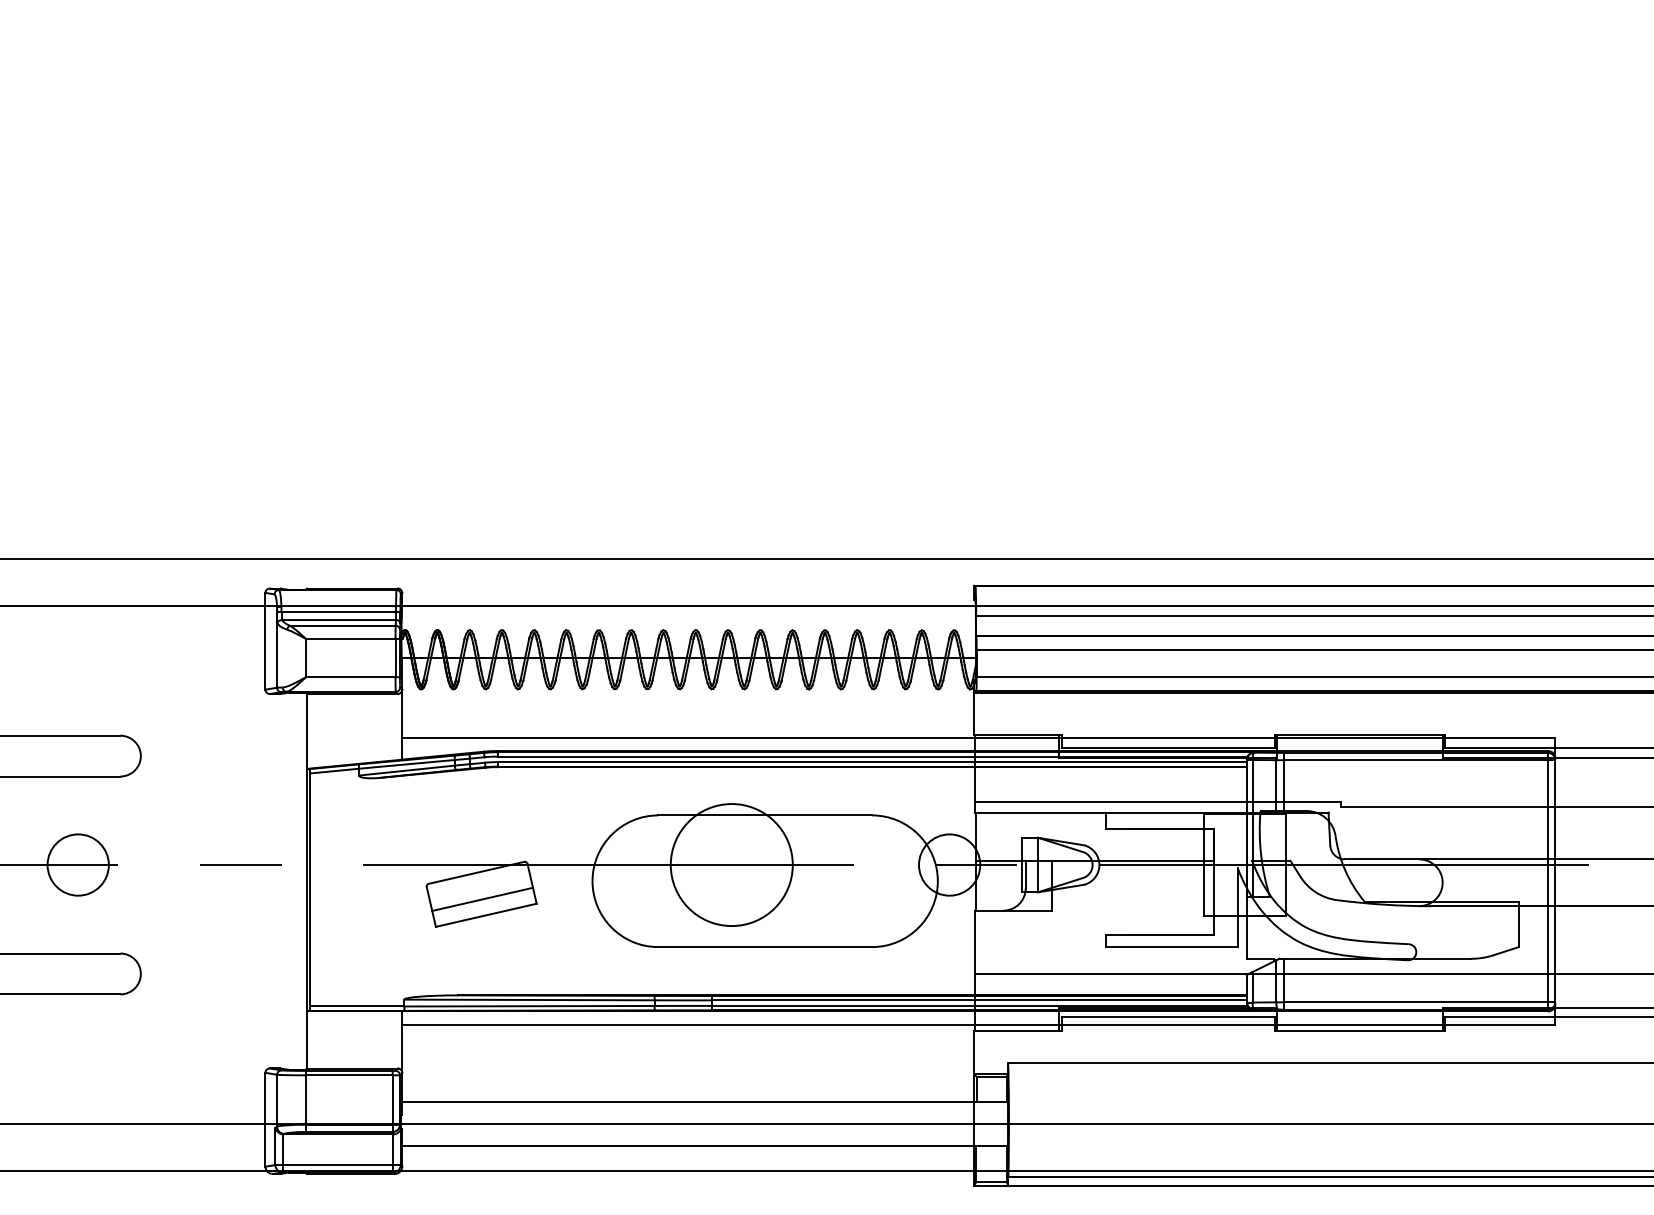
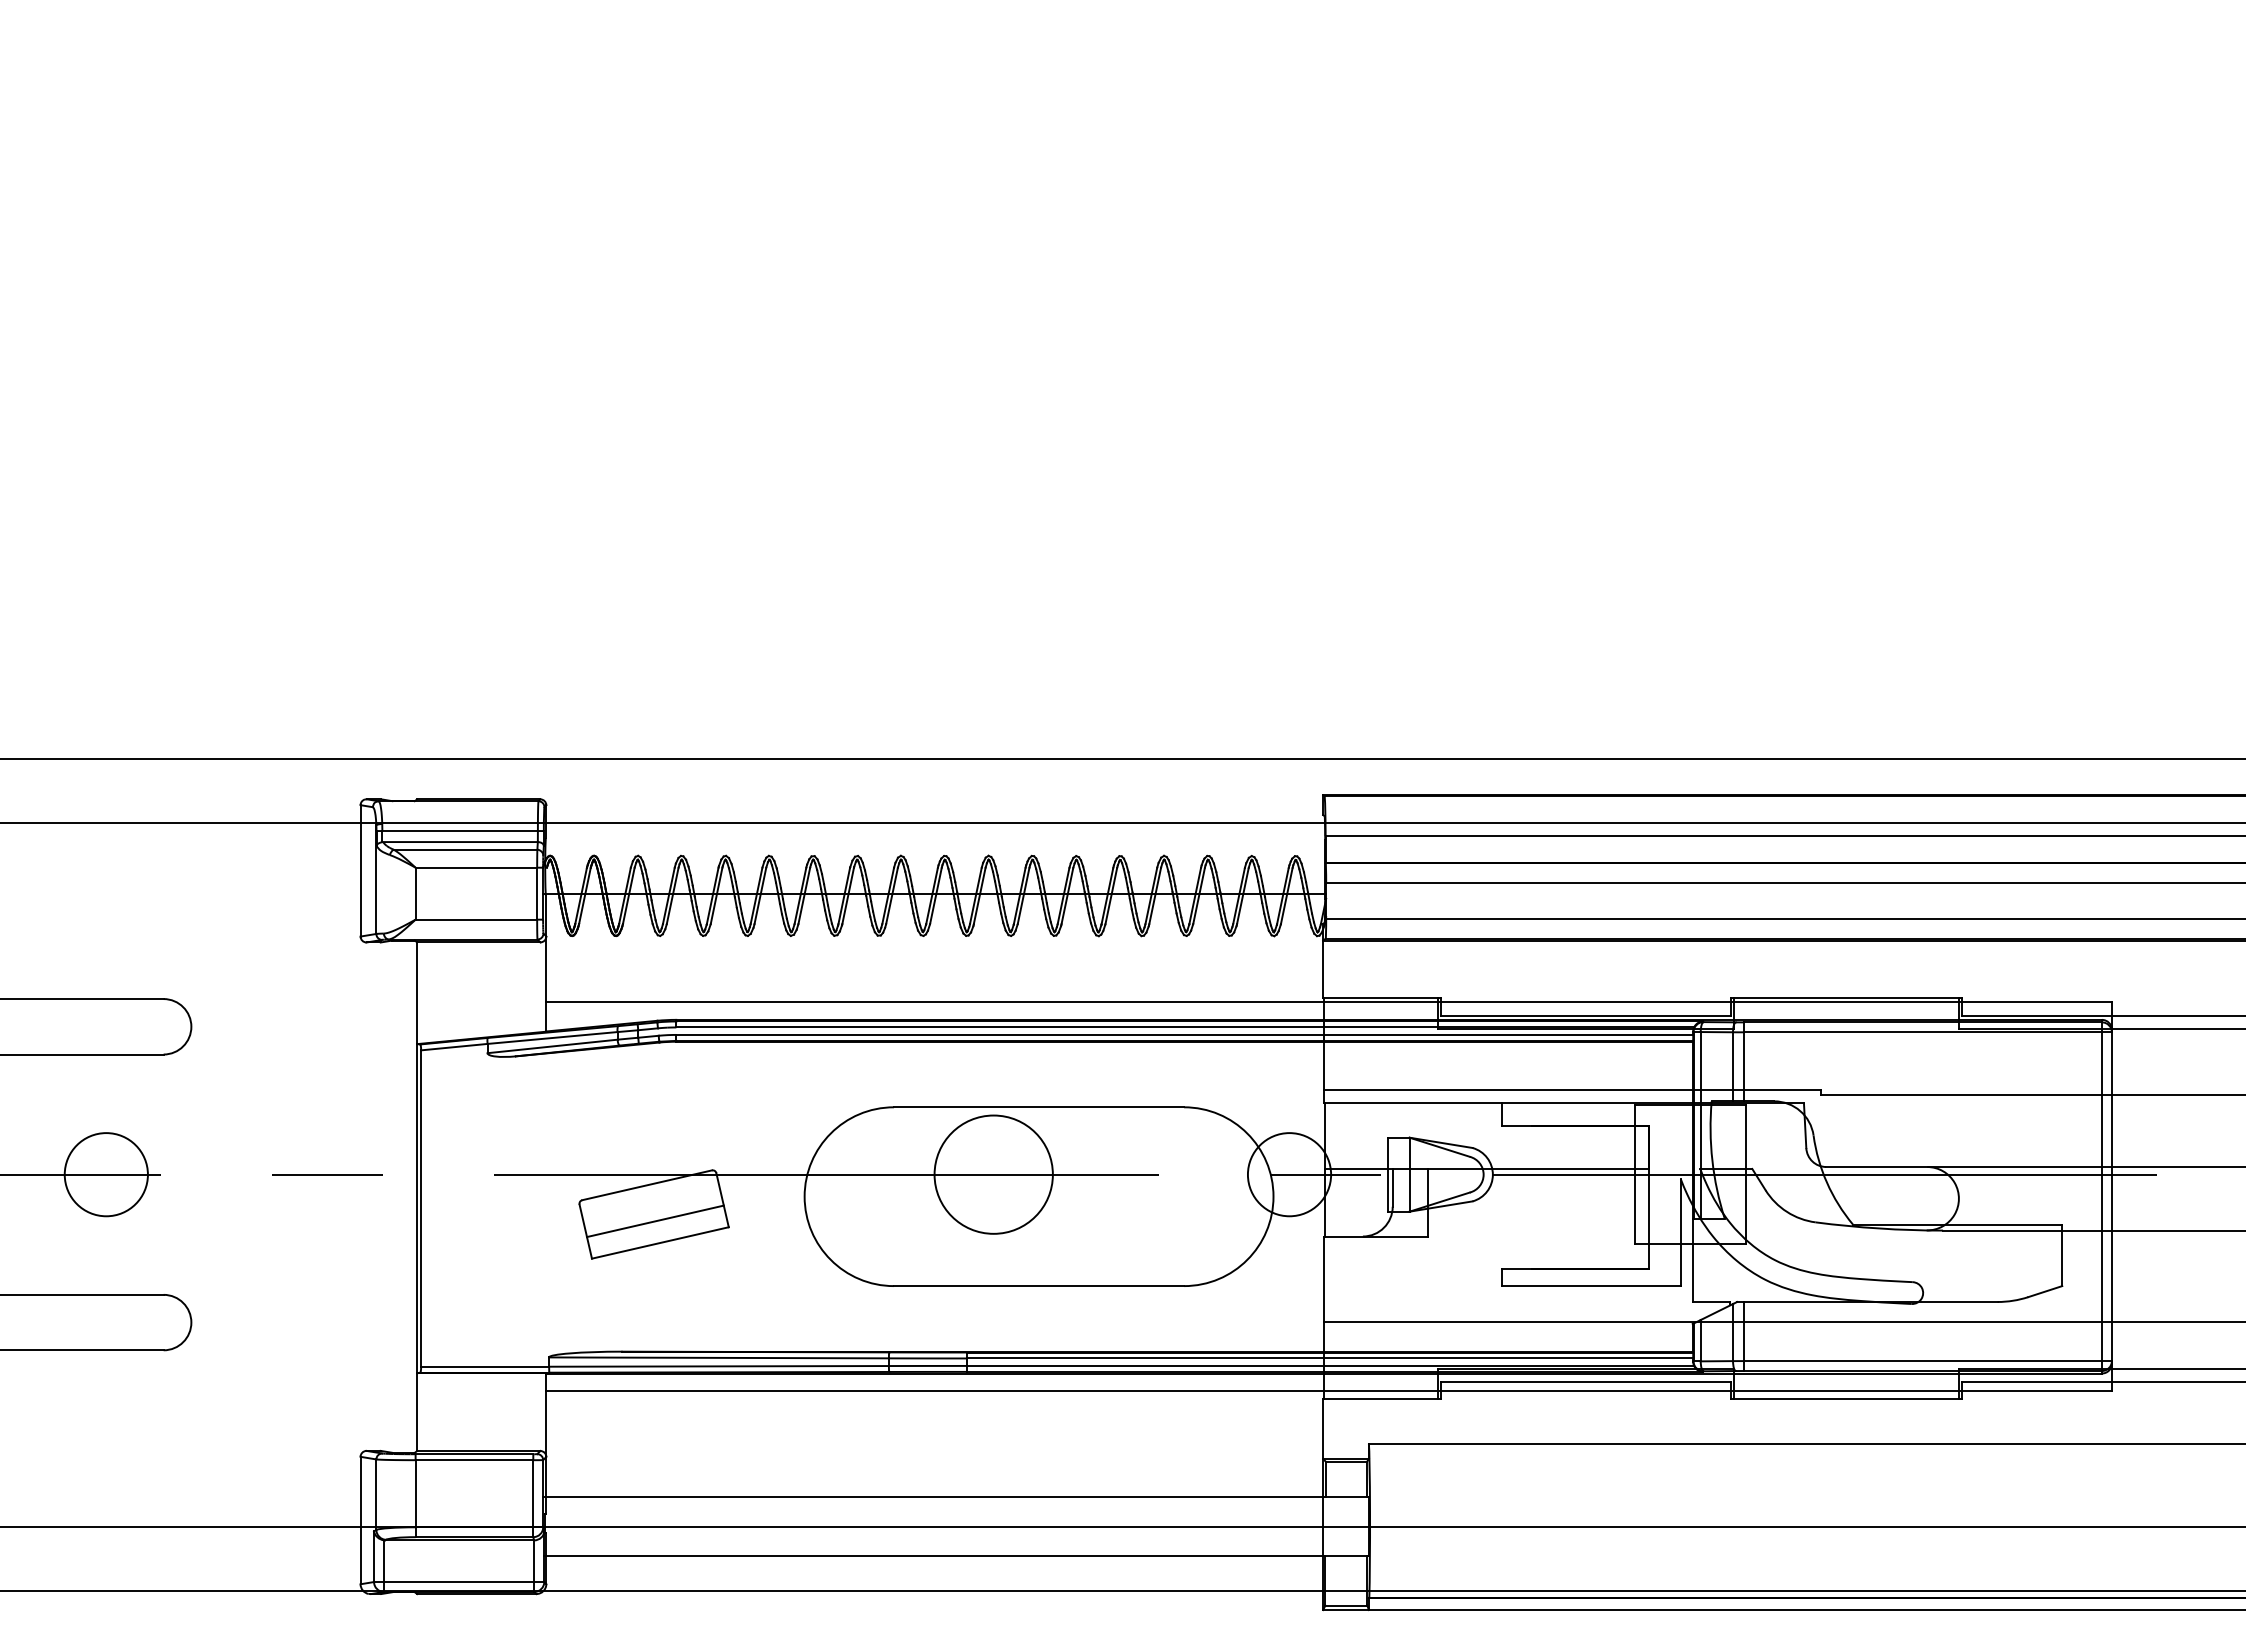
circle: (731, 864) -> (993, 1174), size x0.71

